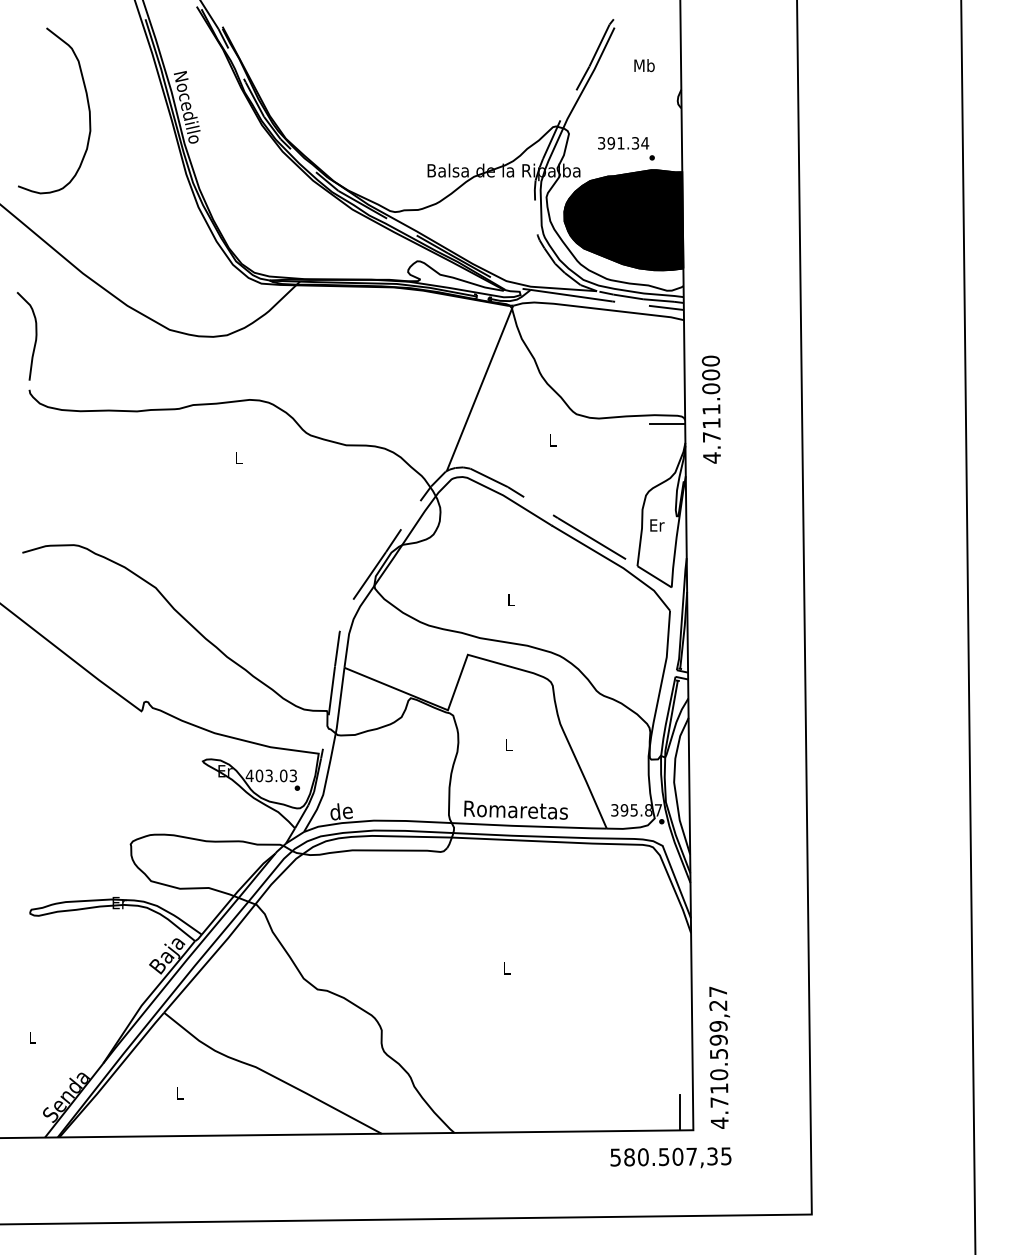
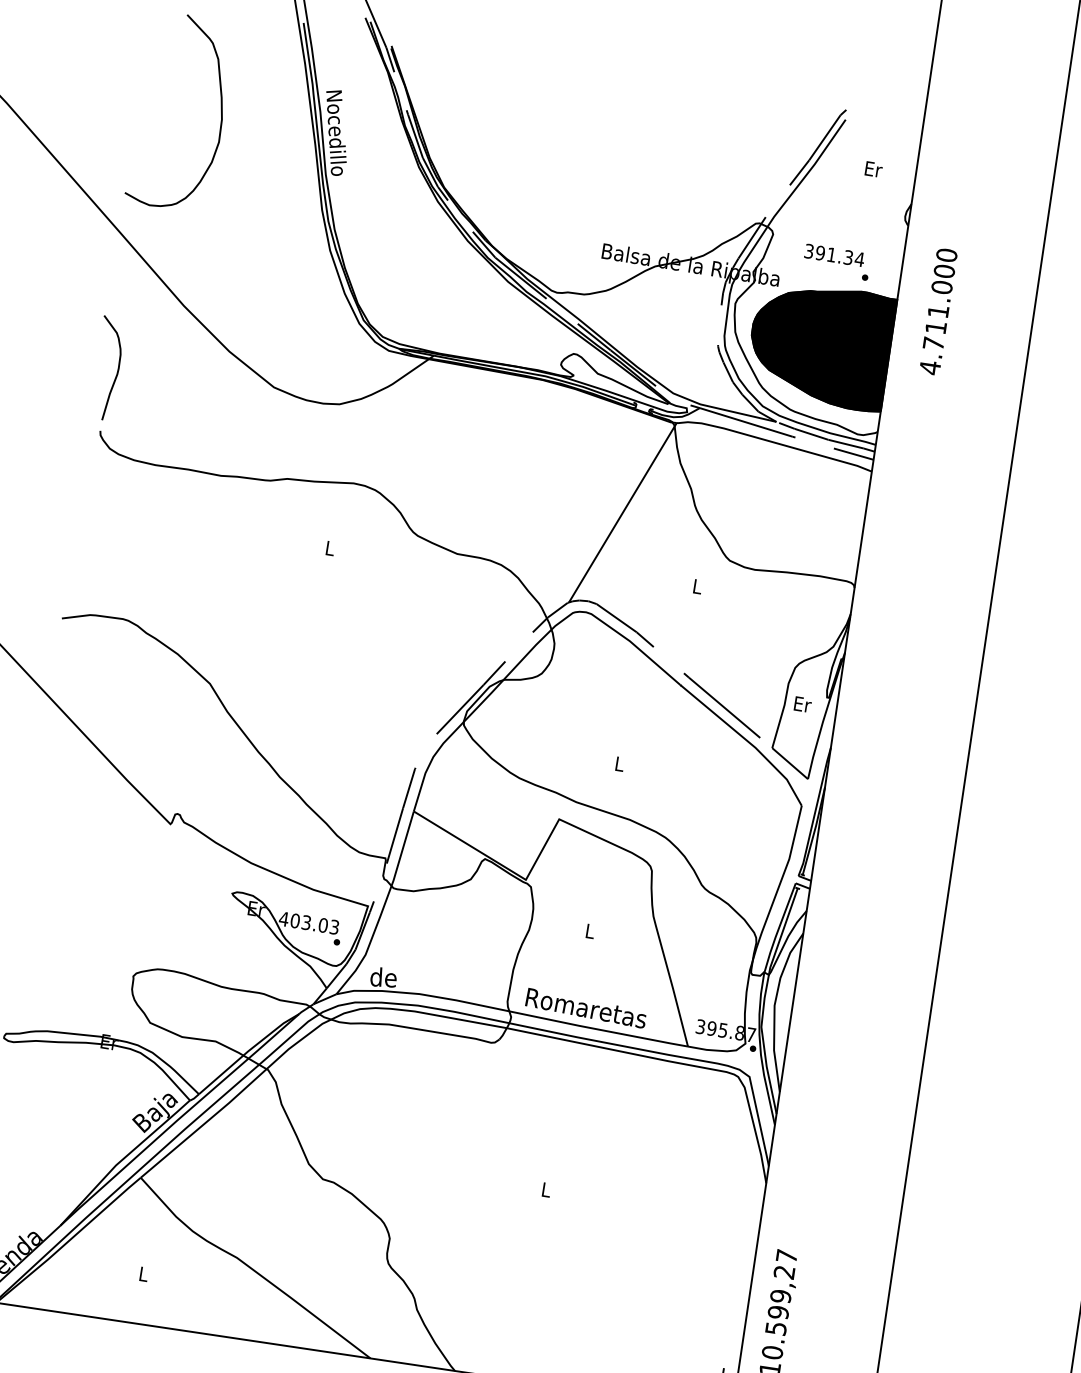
text: (644, 65) -> (873, 169), Mb -> Er
text: (710, 409) -> (937, 311), moved
line: (667, 423) -> (833, 588), removed

